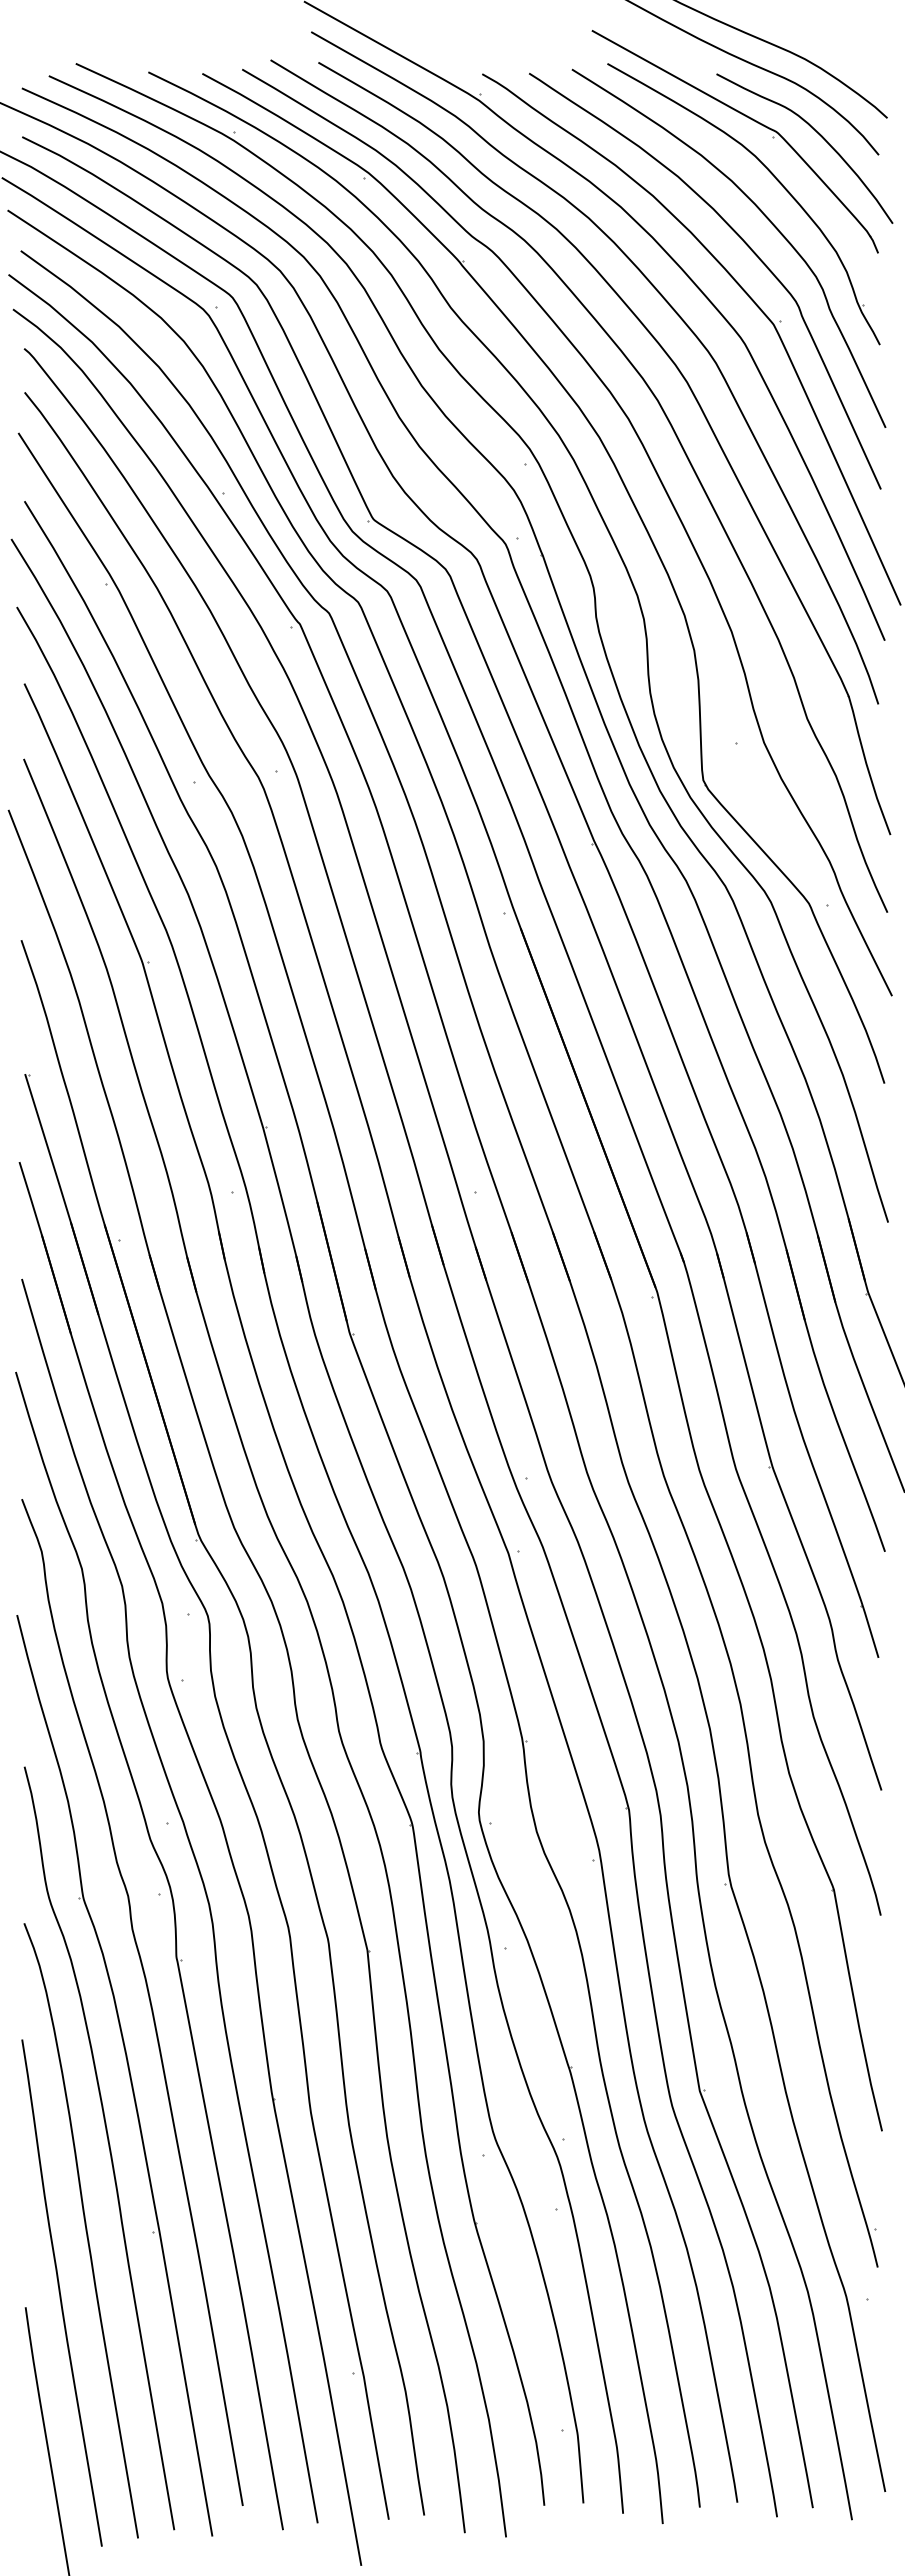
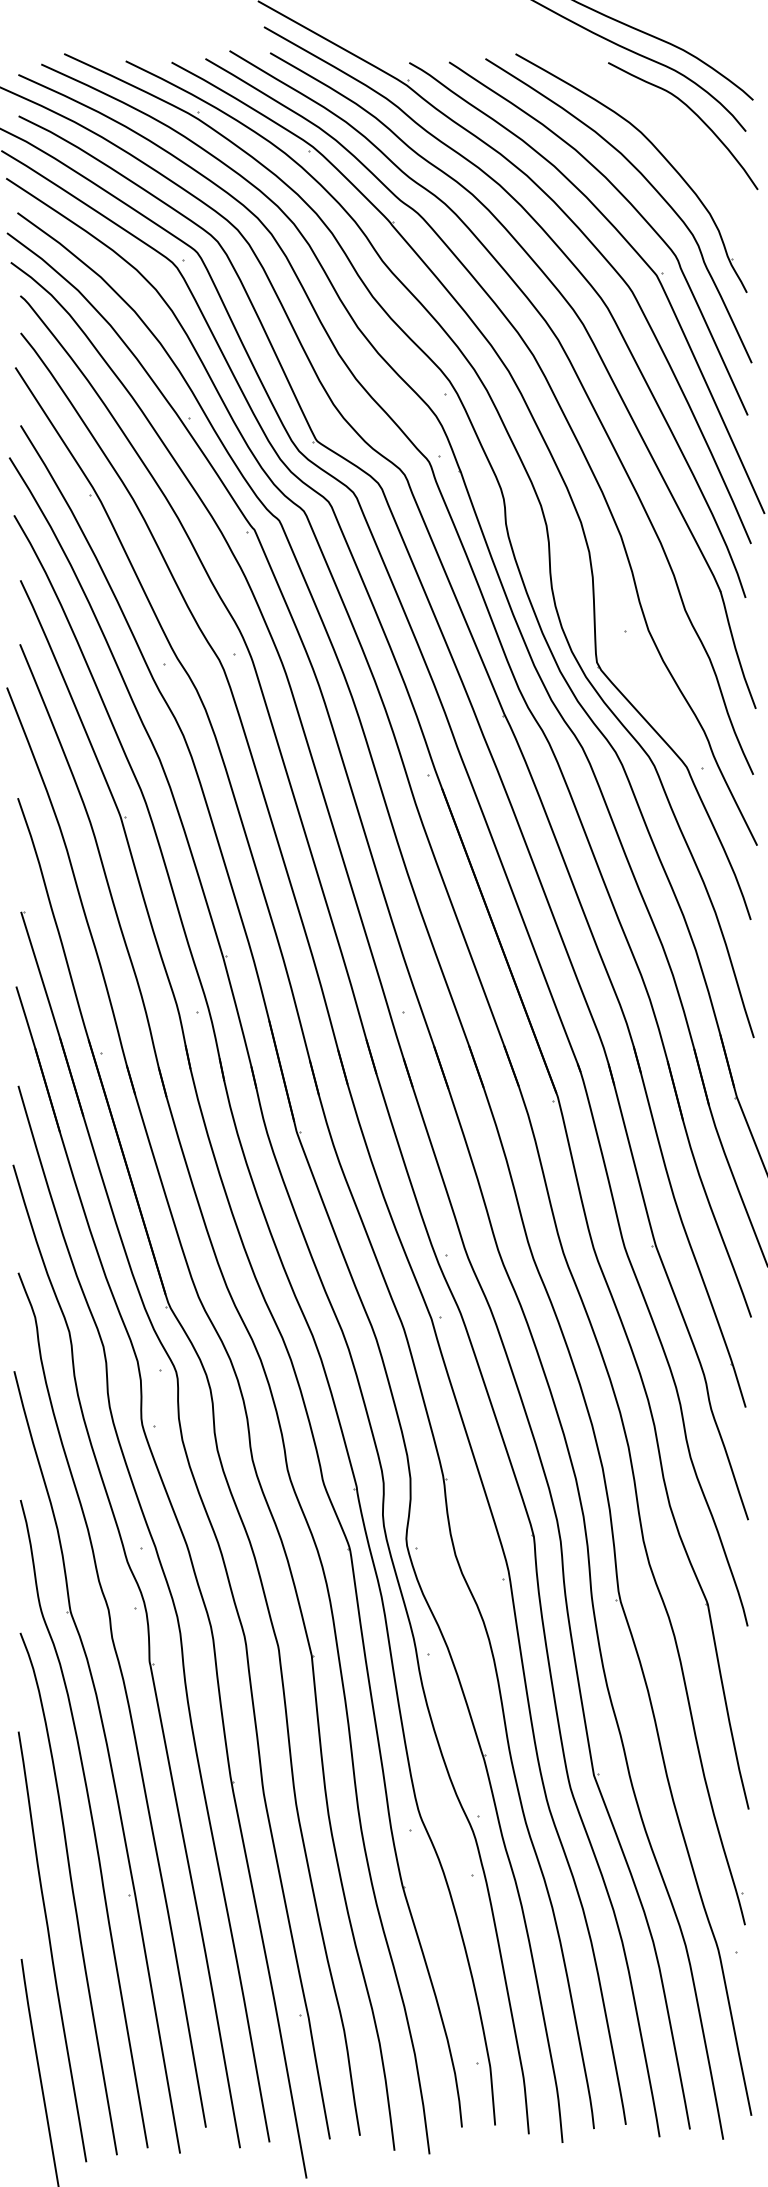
part: (746, 117) -> (633, 99), removed

